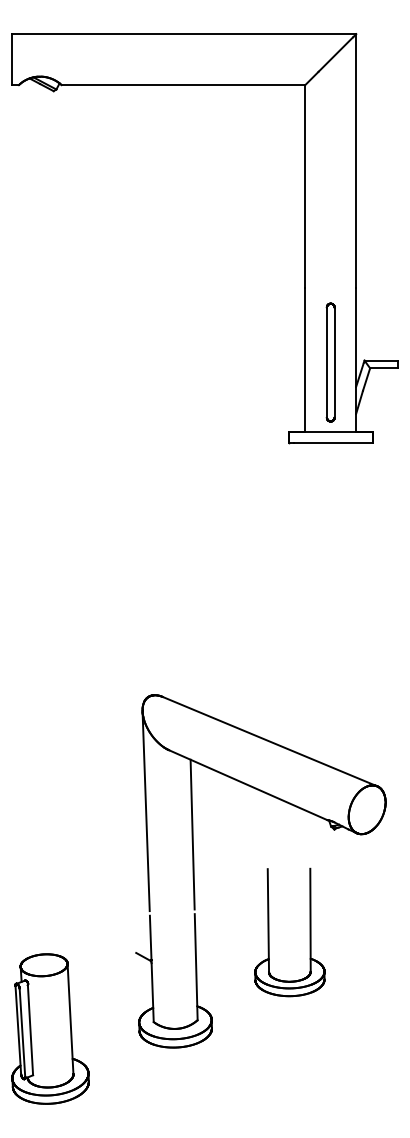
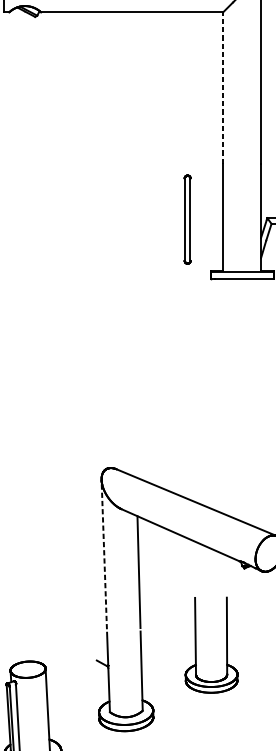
line: (305, 186) -> (223, 88), solid -> dashed
part: (330, 362) -> (187, 219), moved
line: (146, 811) -> (104, 554), solid -> dashed

